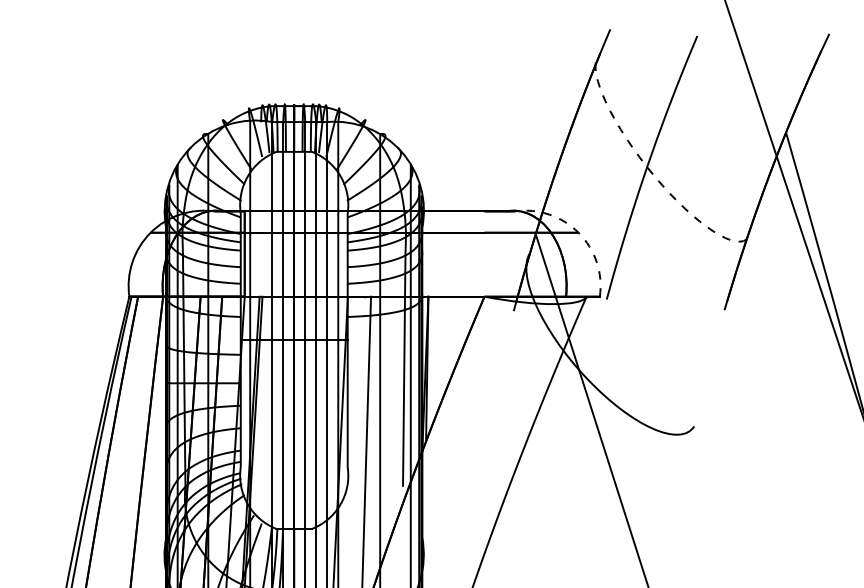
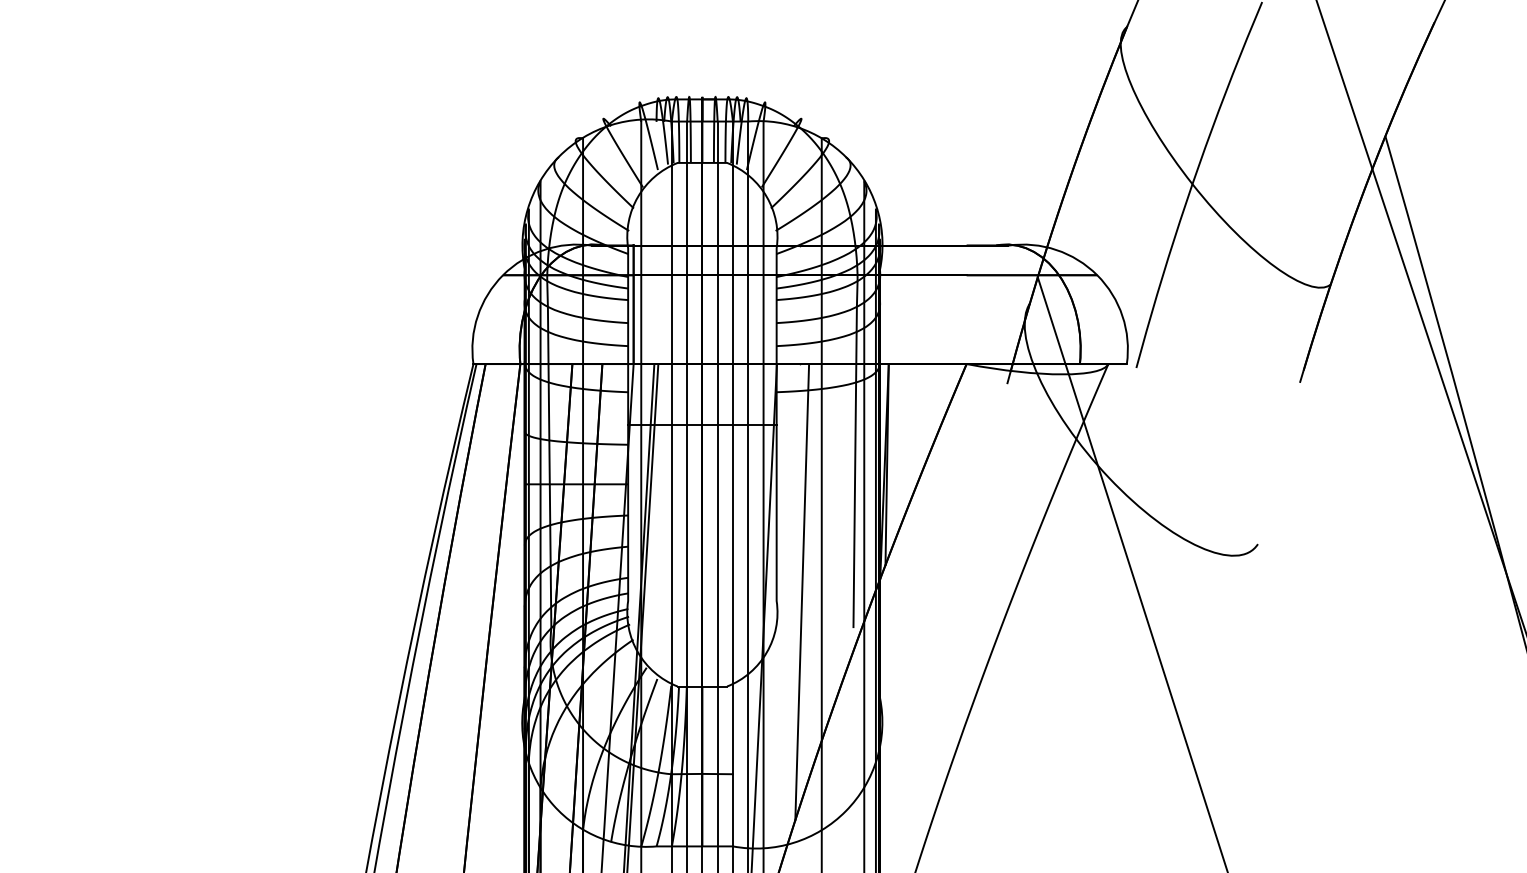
arc: (647, 167) -> (1192, 184), dashed -> solid
arc: (578, 232) -> (1097, 275), dashed -> solid

